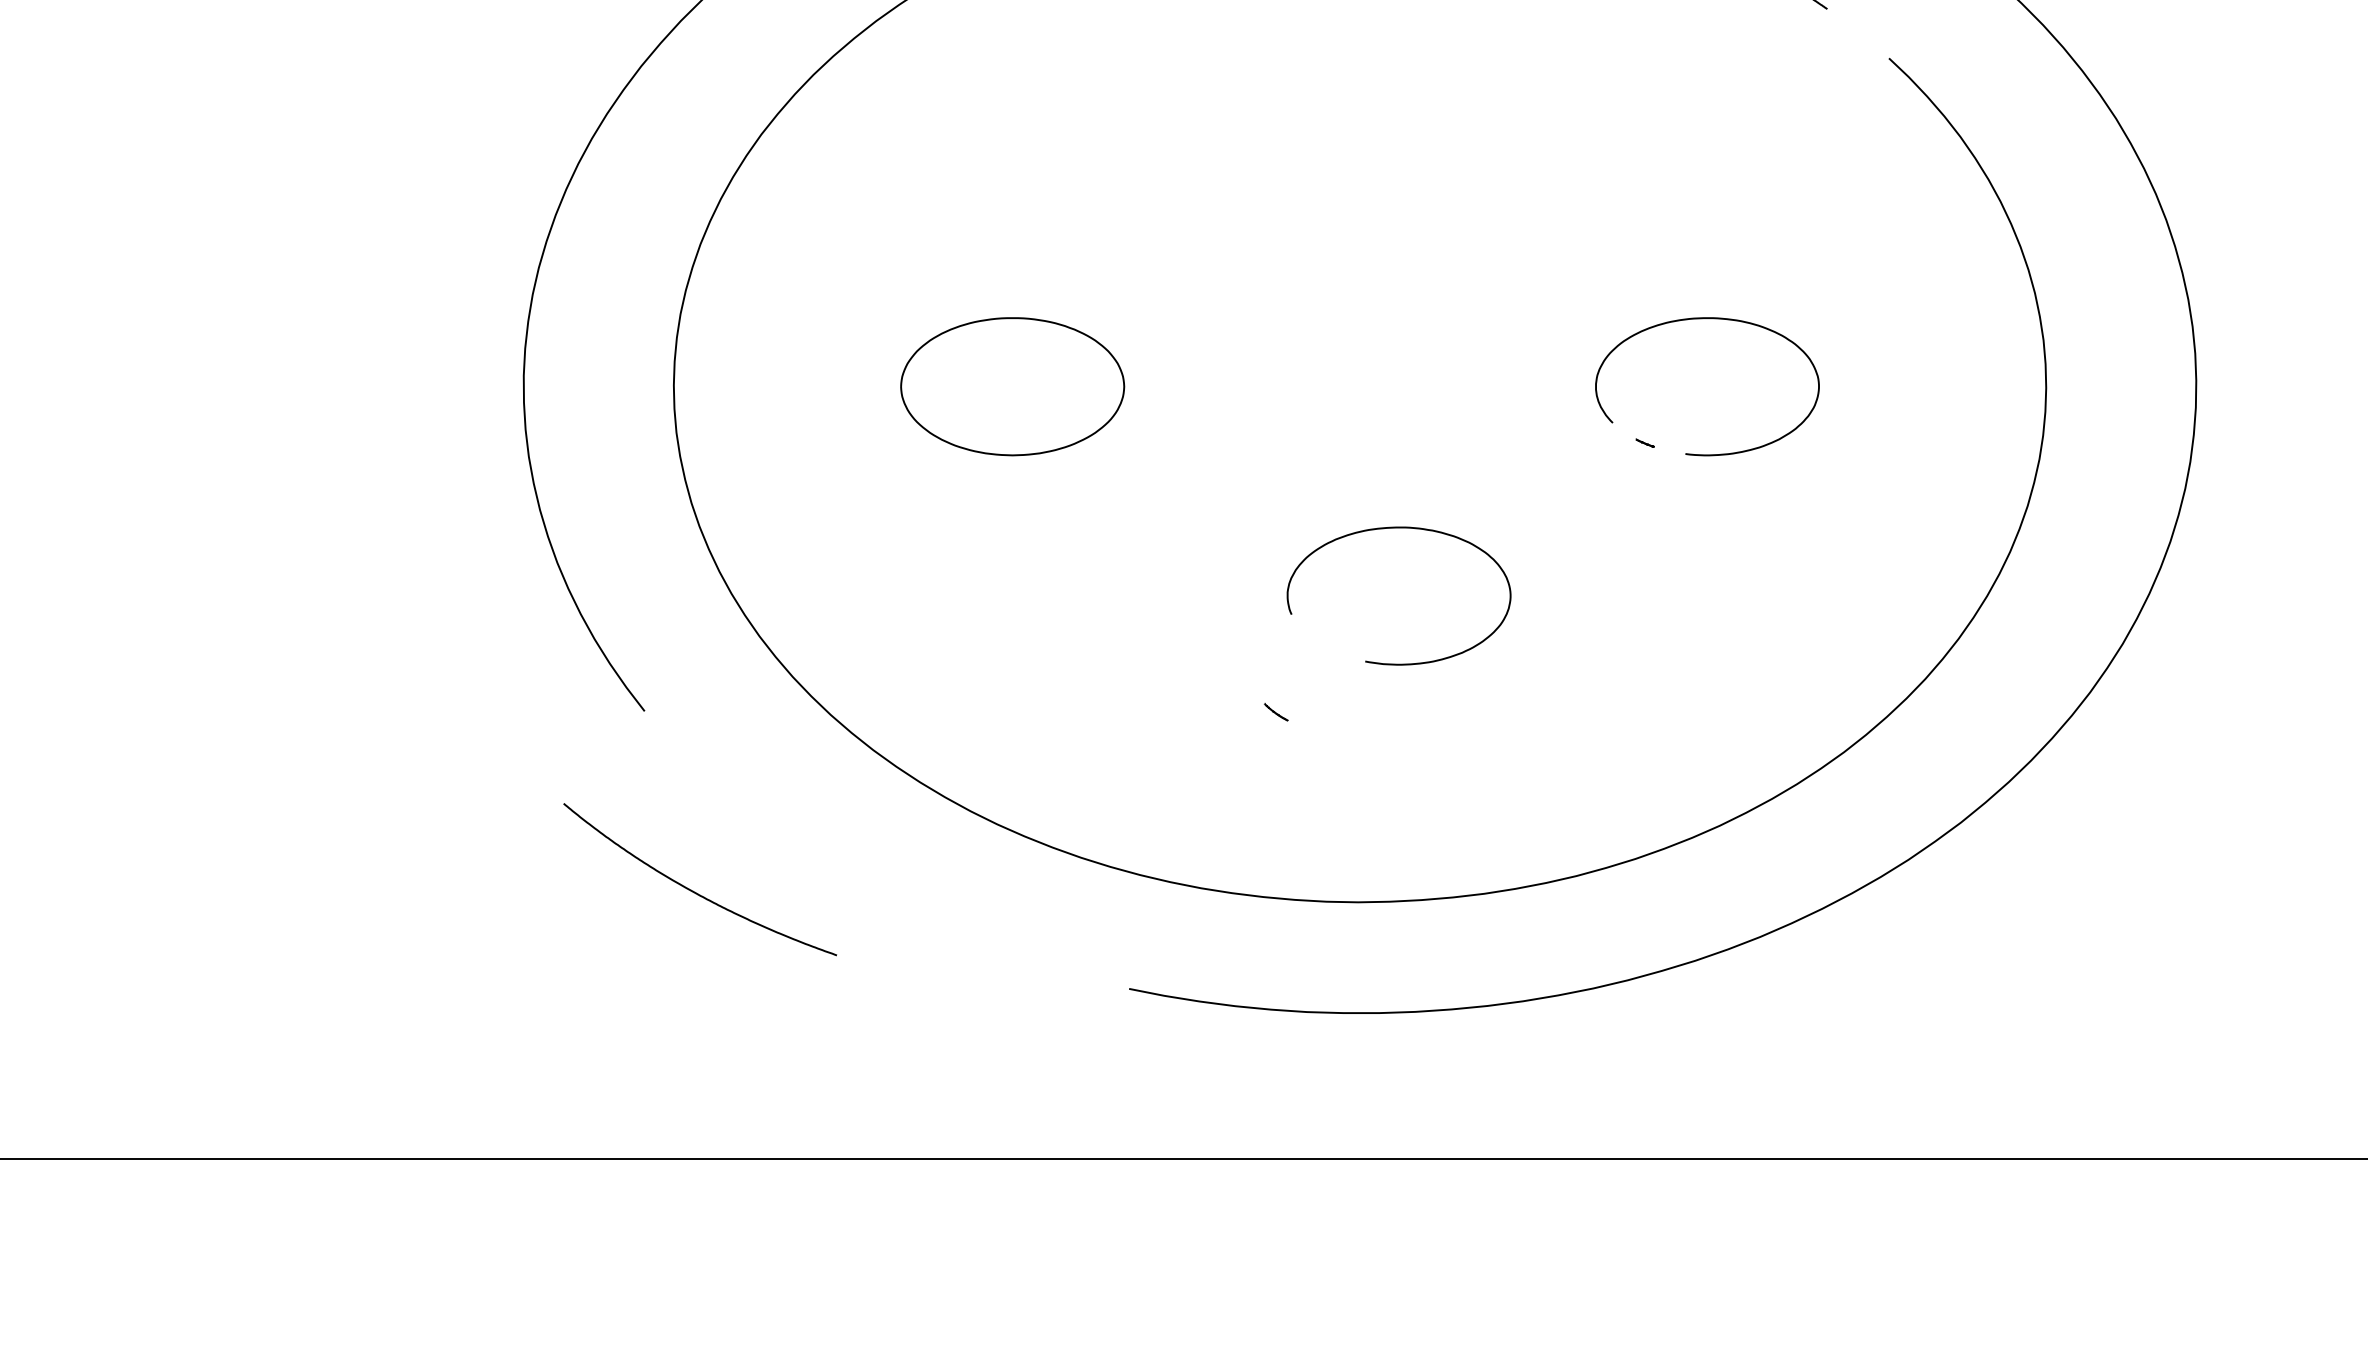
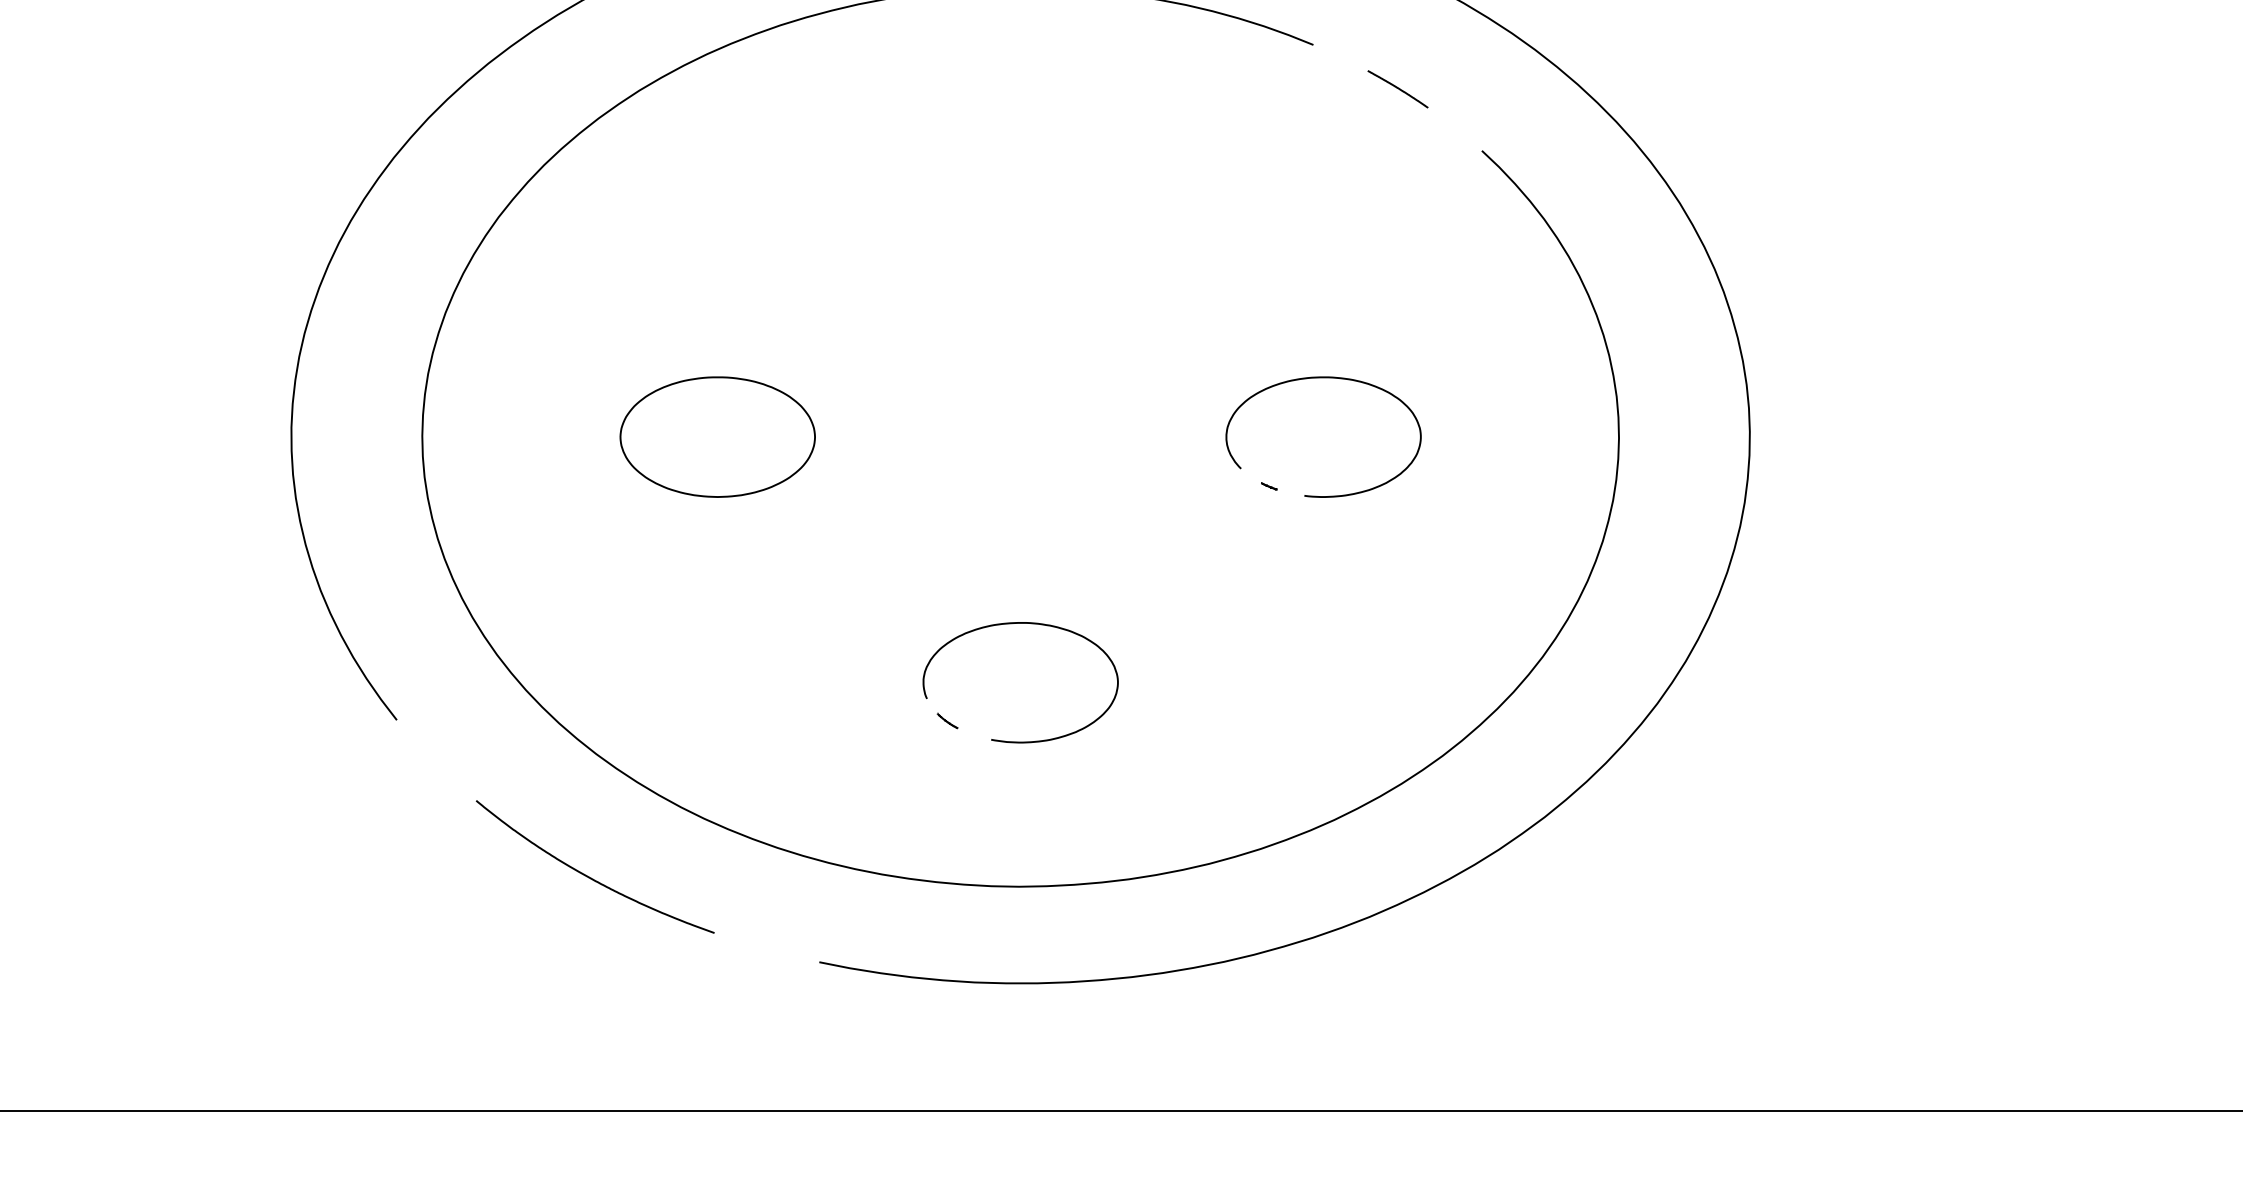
curve: (1389, 529) -> (1012, 624), moved
curve: (693, 890) -> (589, 876), moved

